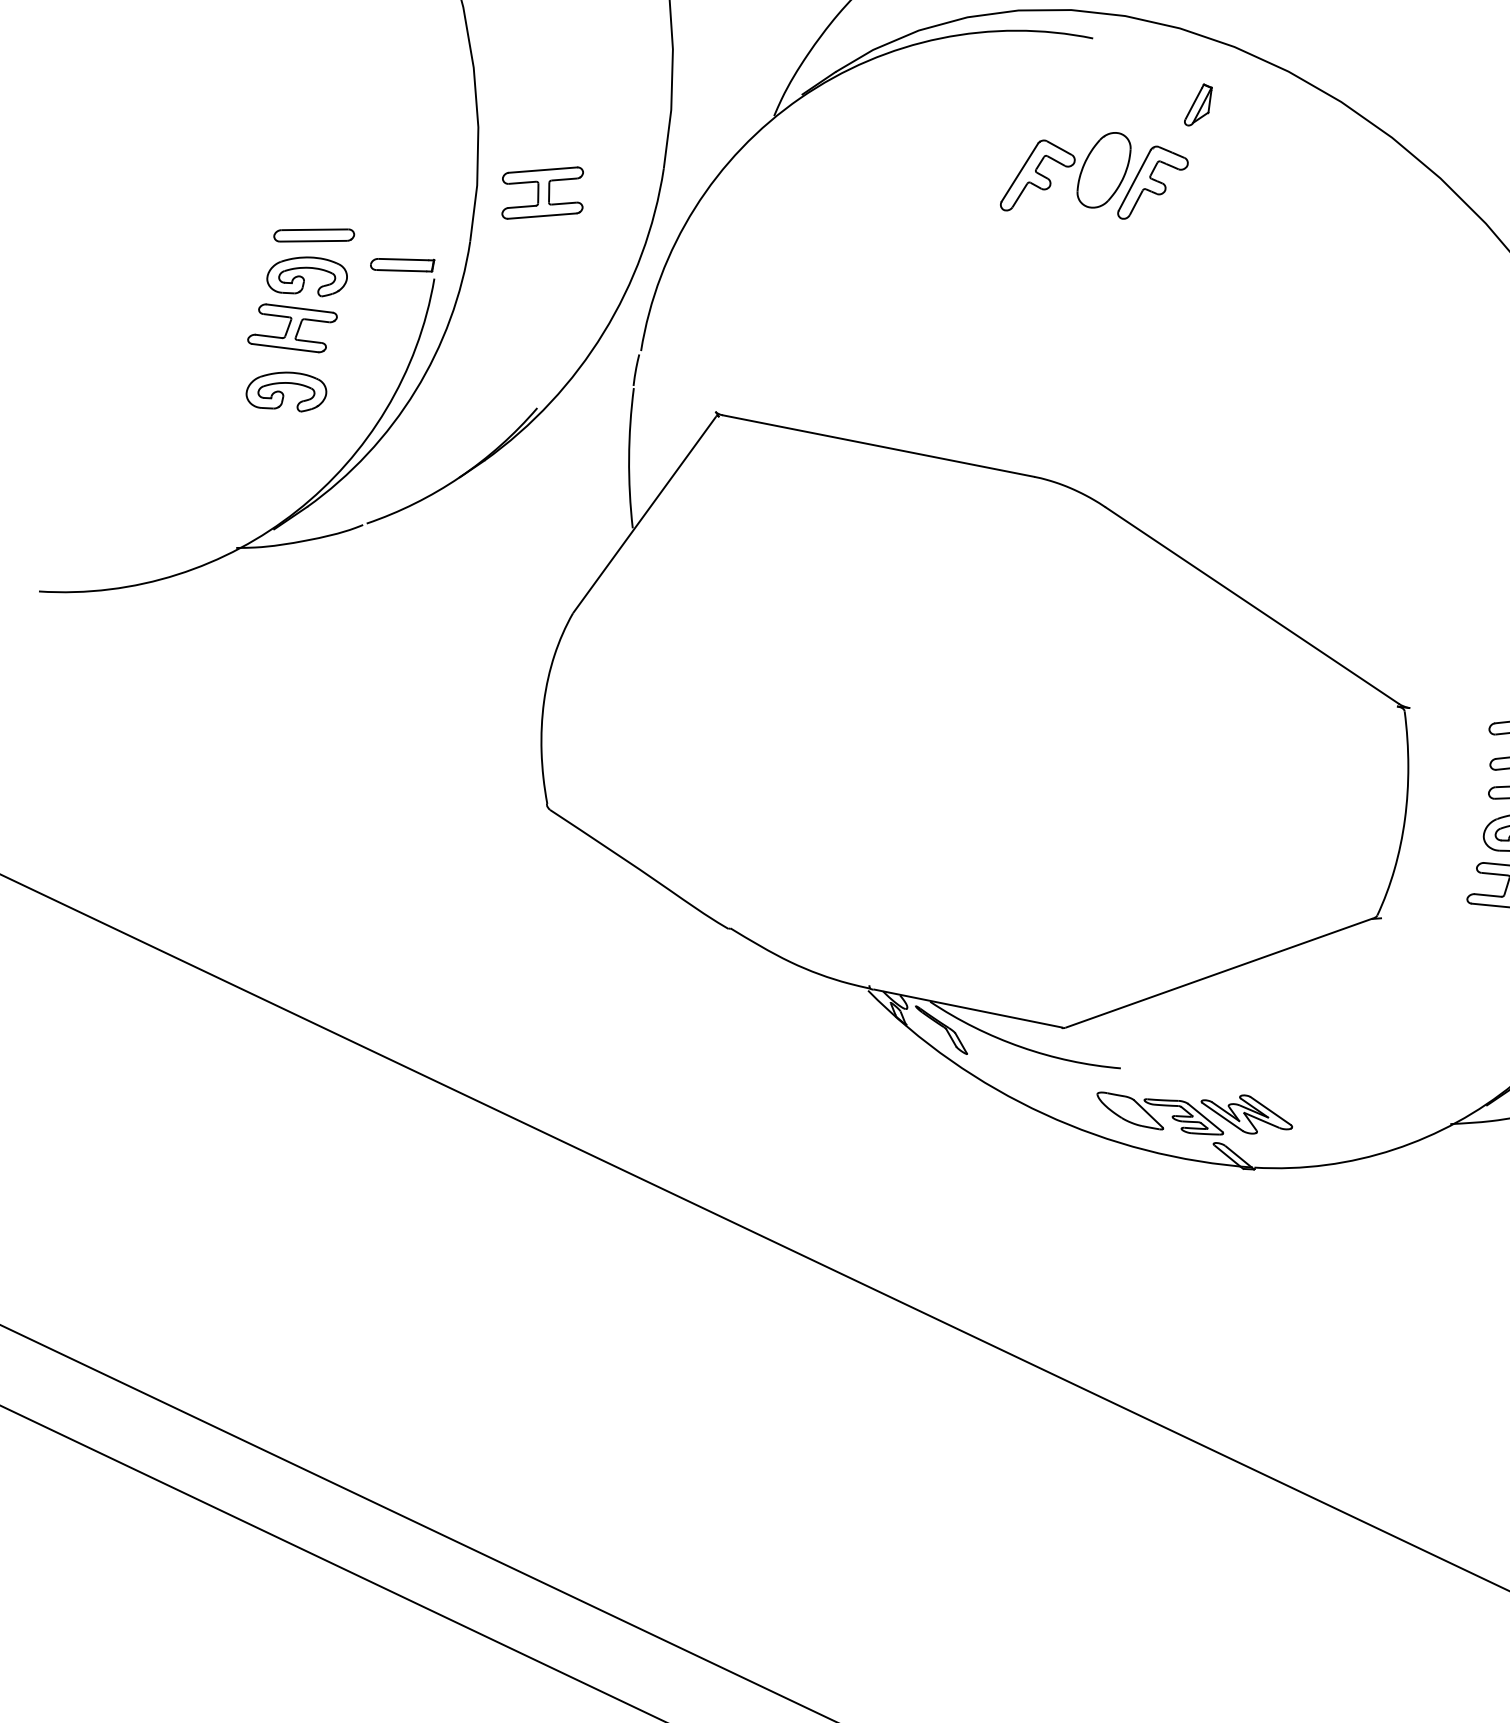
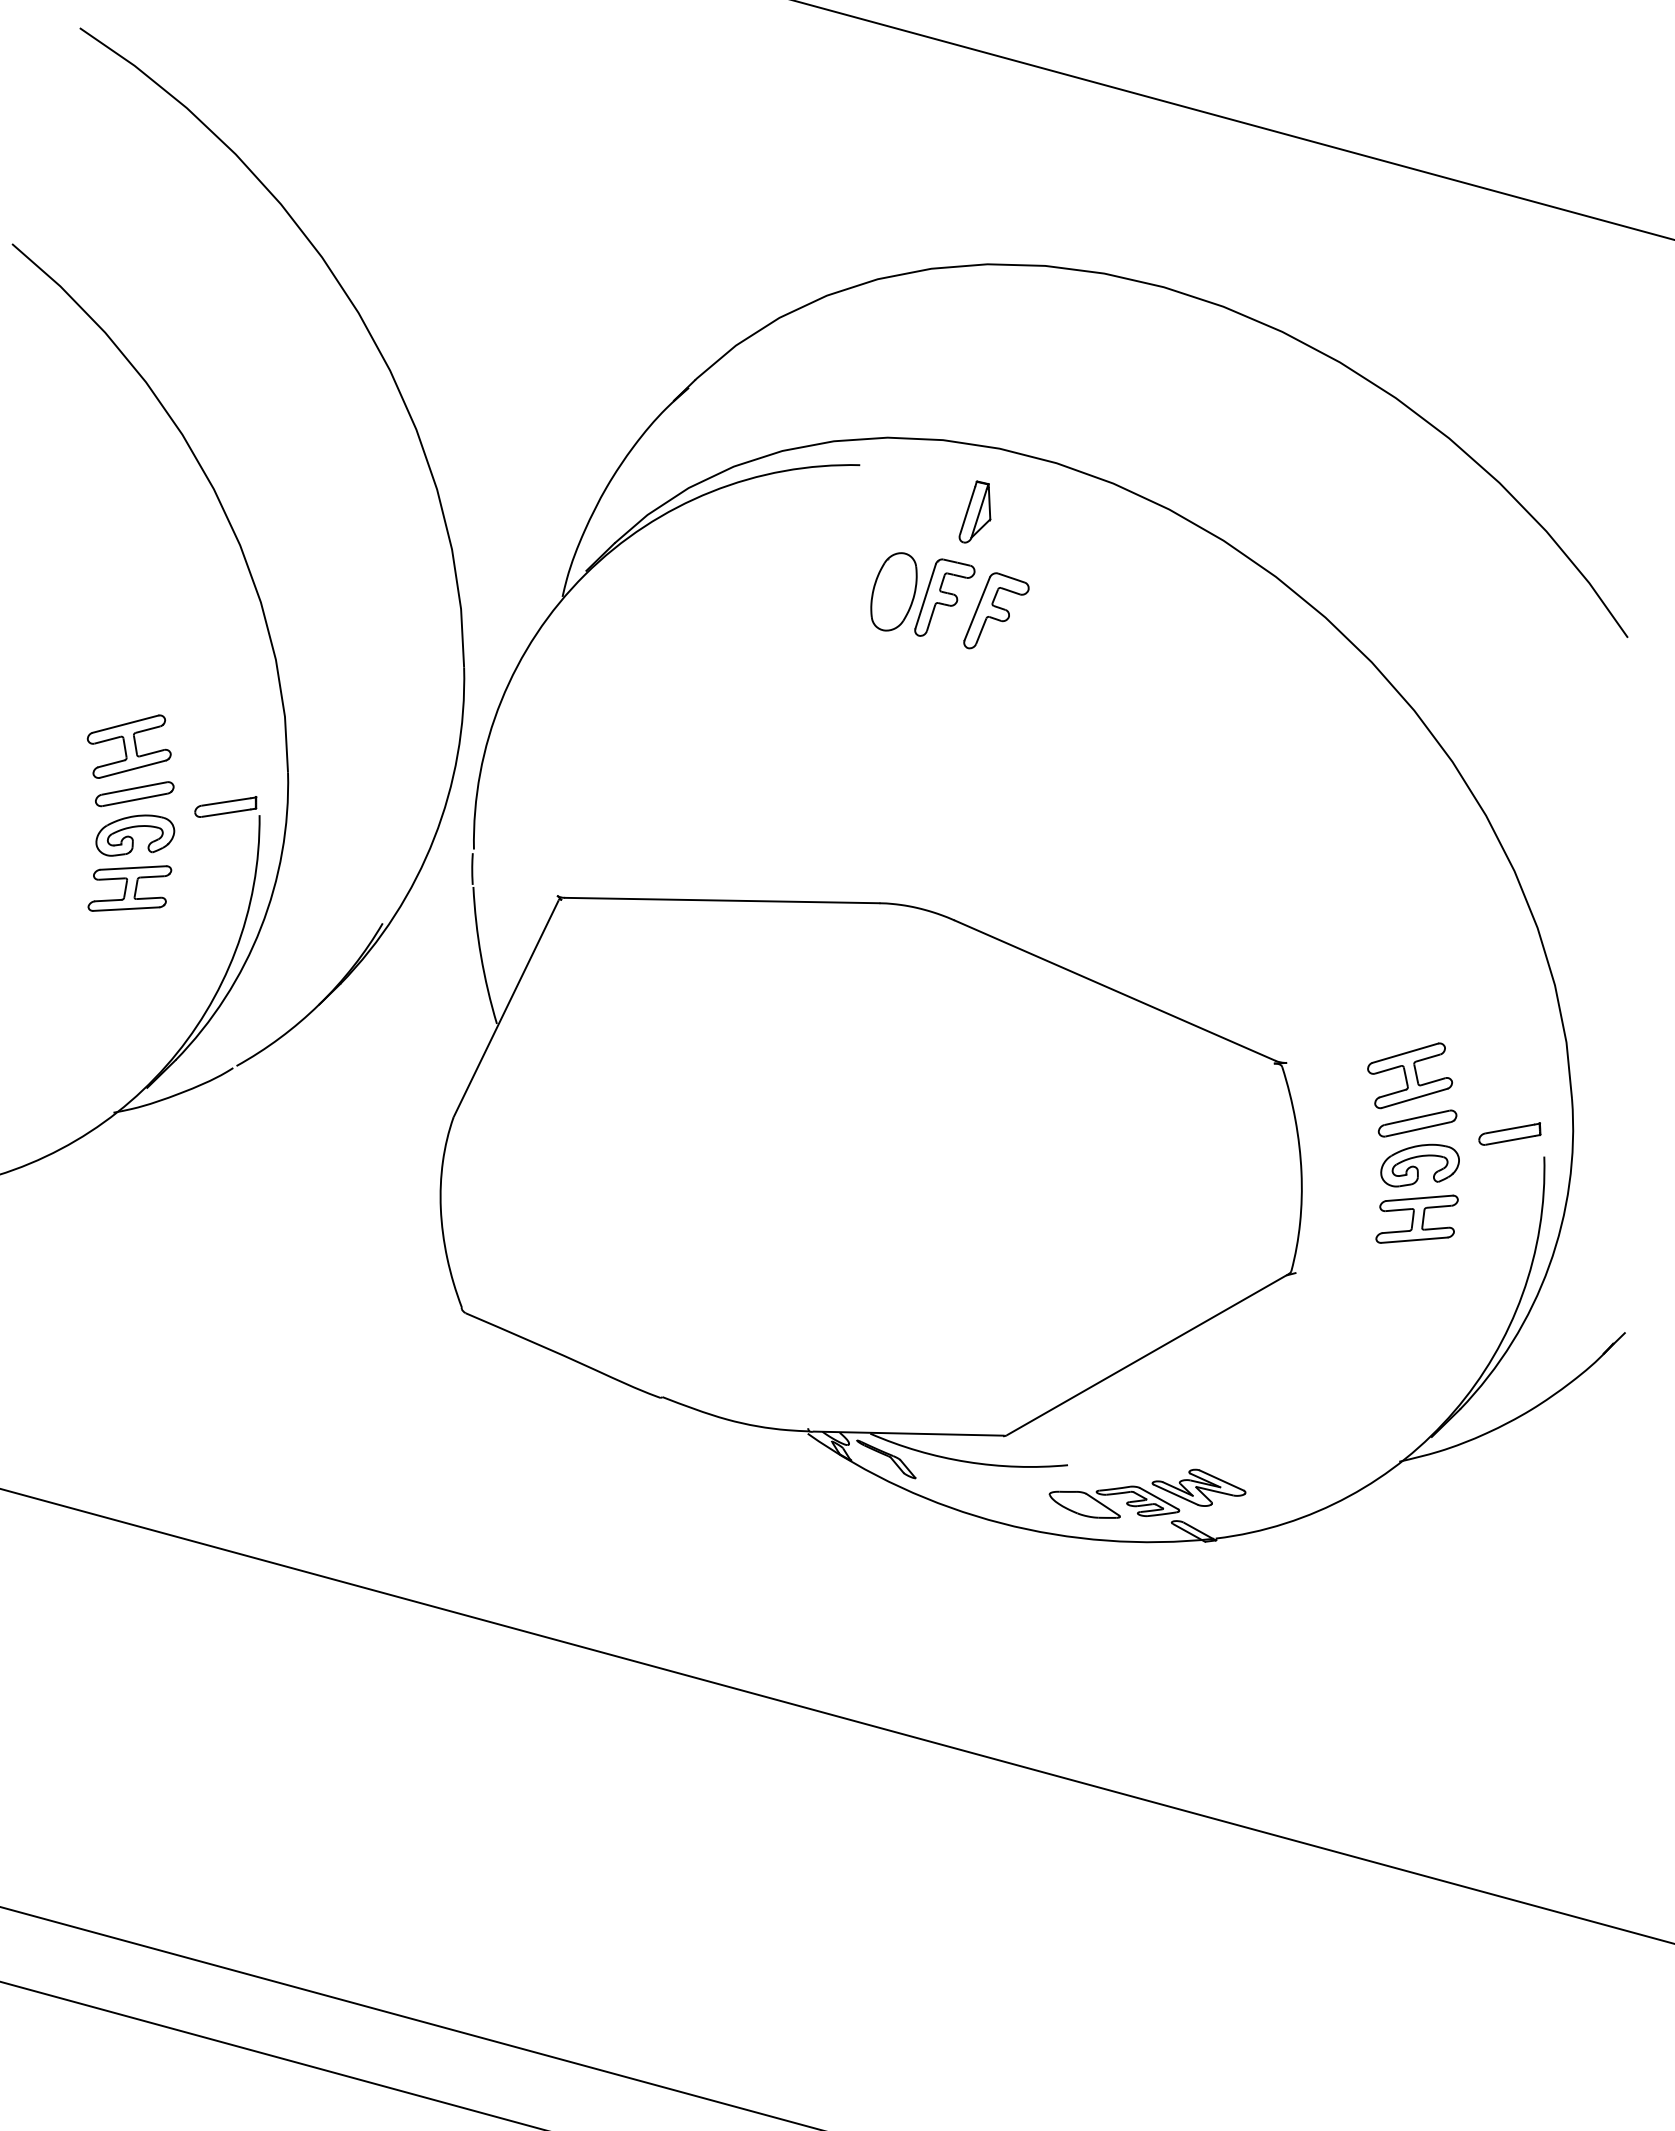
part: (1198, 104) -> (974, 511), size x1.43
part: (1038, 177) -> (996, 610), moved
part: (542, 192) -> (128, 746), moved
part: (286, 391) -> (135, 951), removed

